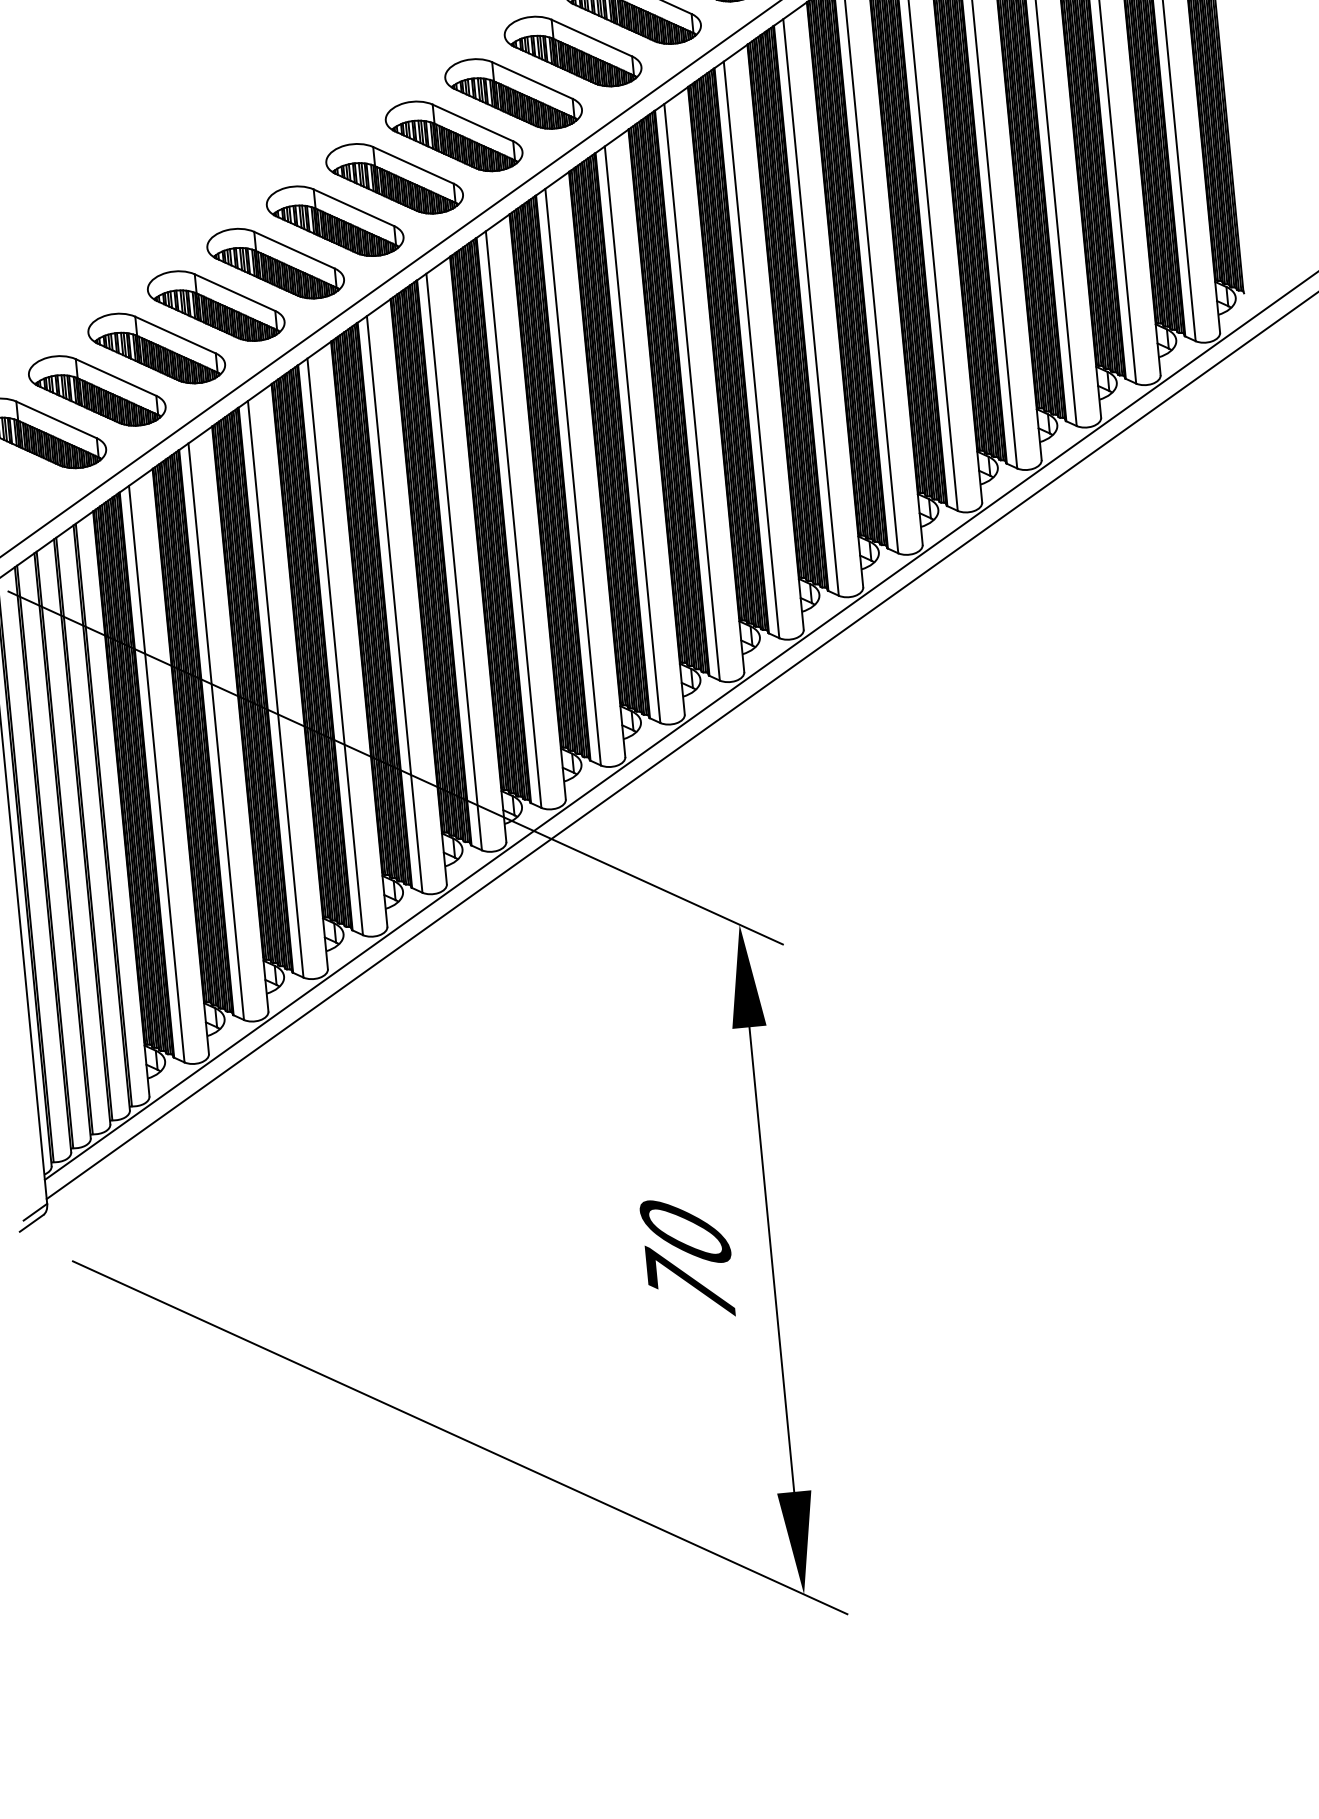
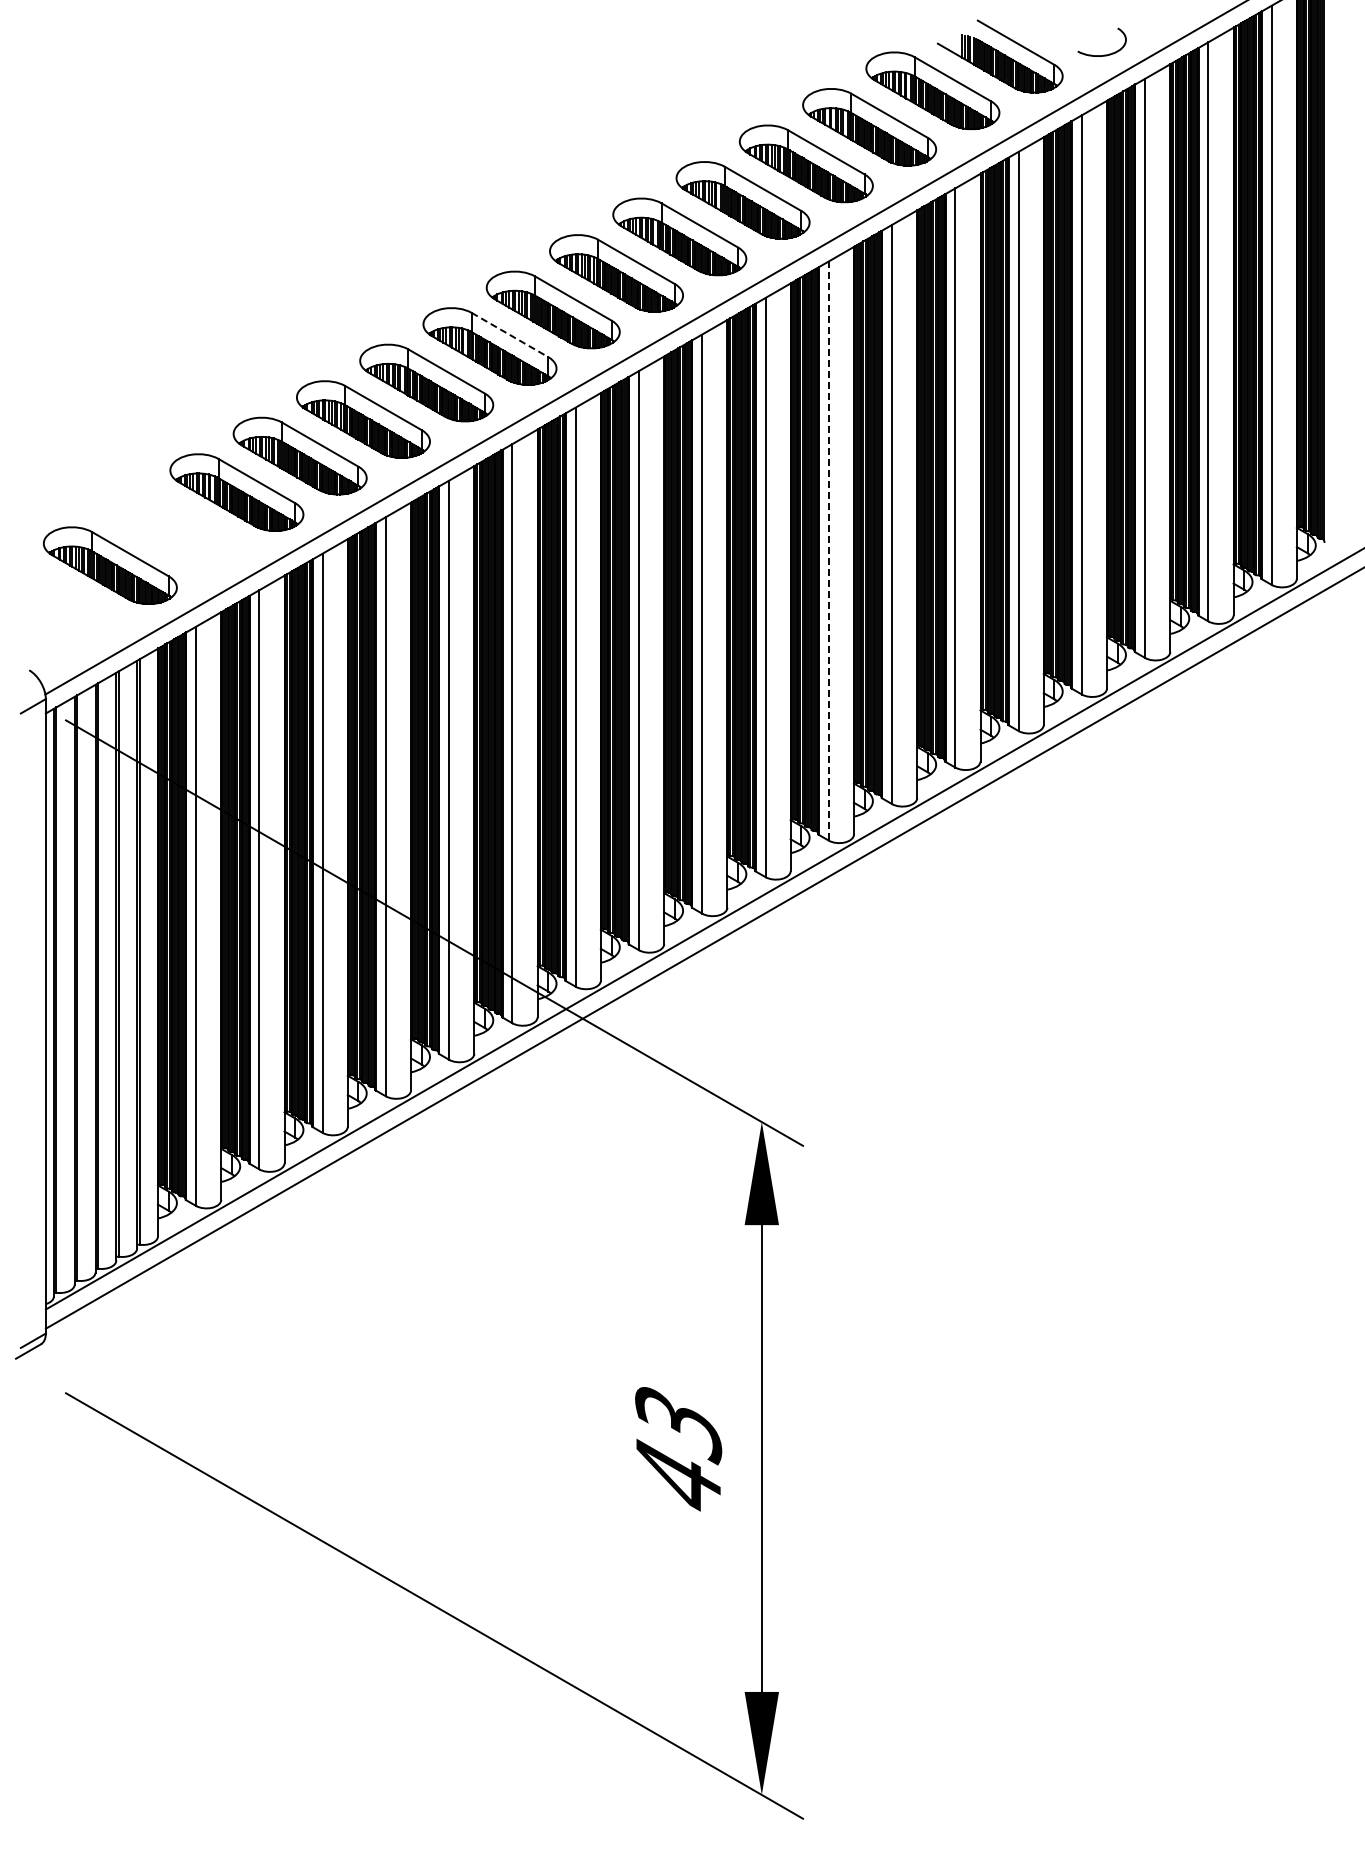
line: (414, 165) -> (510, 335), solid -> dashed
line: (751, 350) -> (828, 551), solid -> dashed
part: (97, 391) -> (173, 529), removed
text: (688, 1258) -> (678, 1449), 70 -> 43

